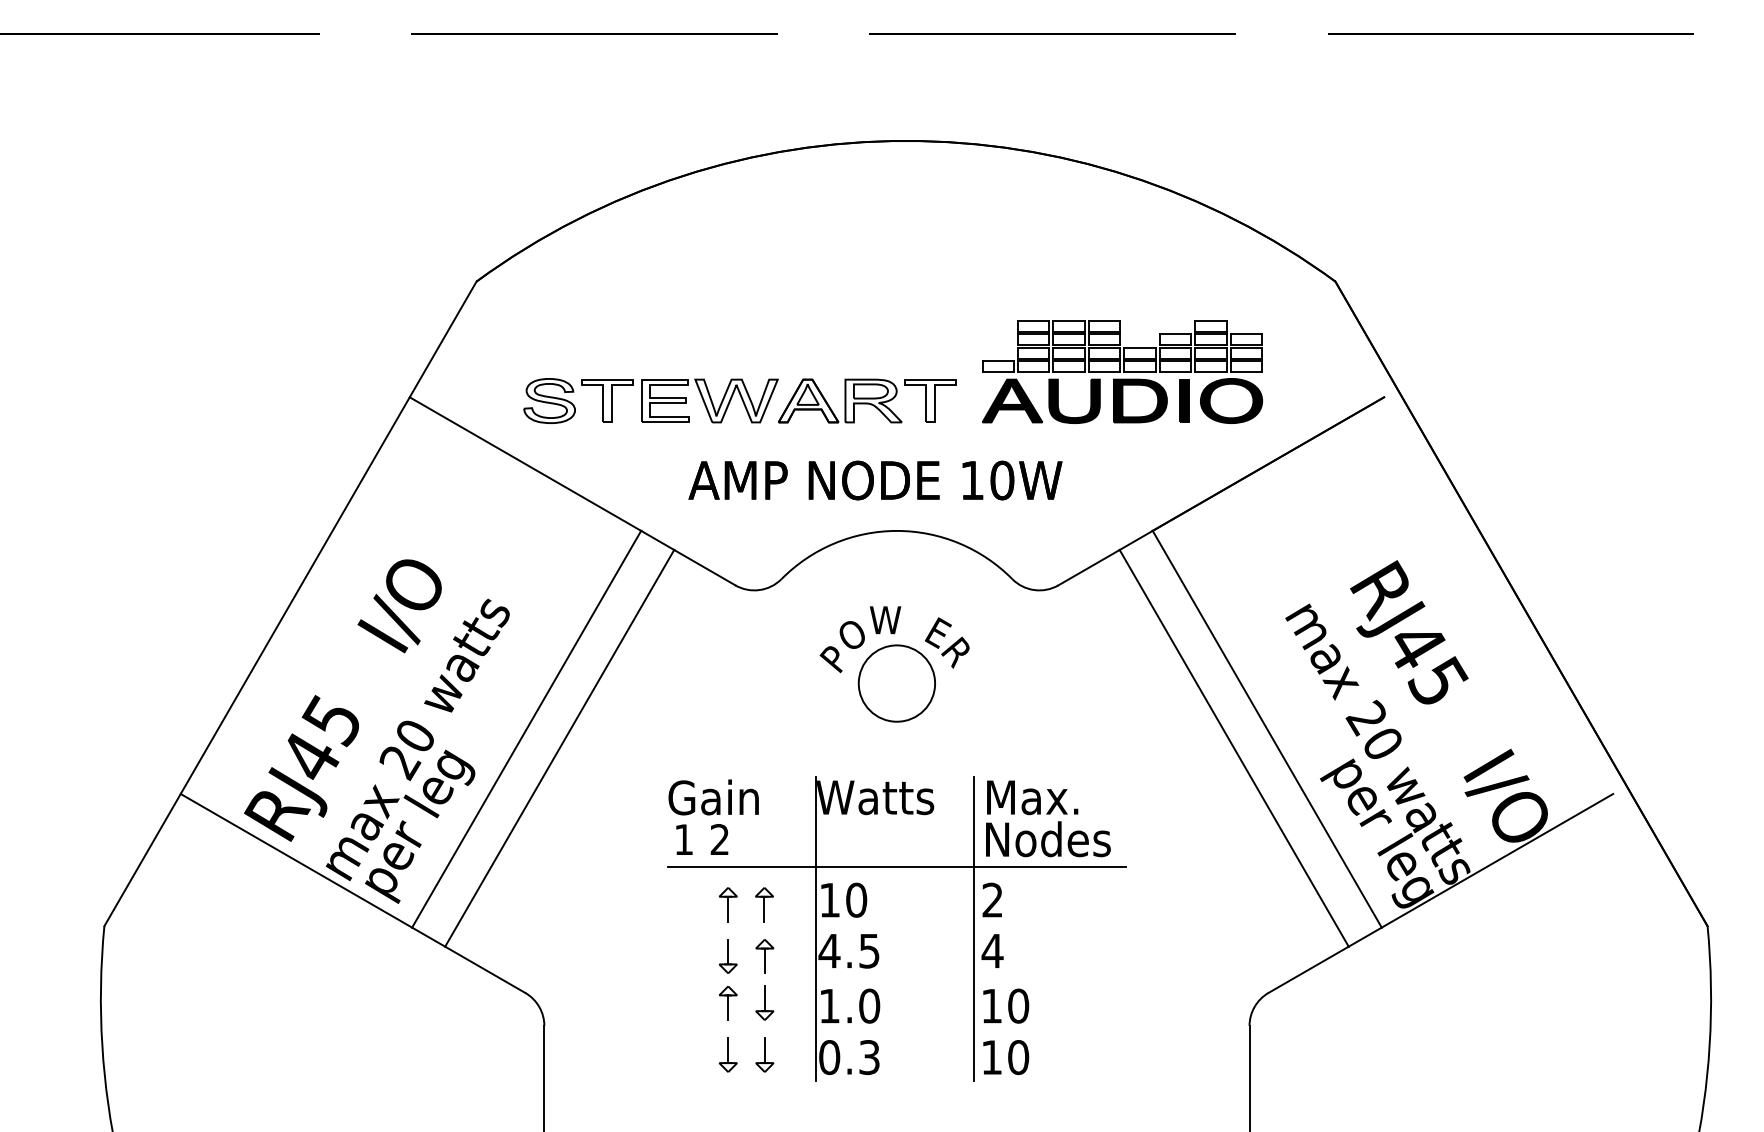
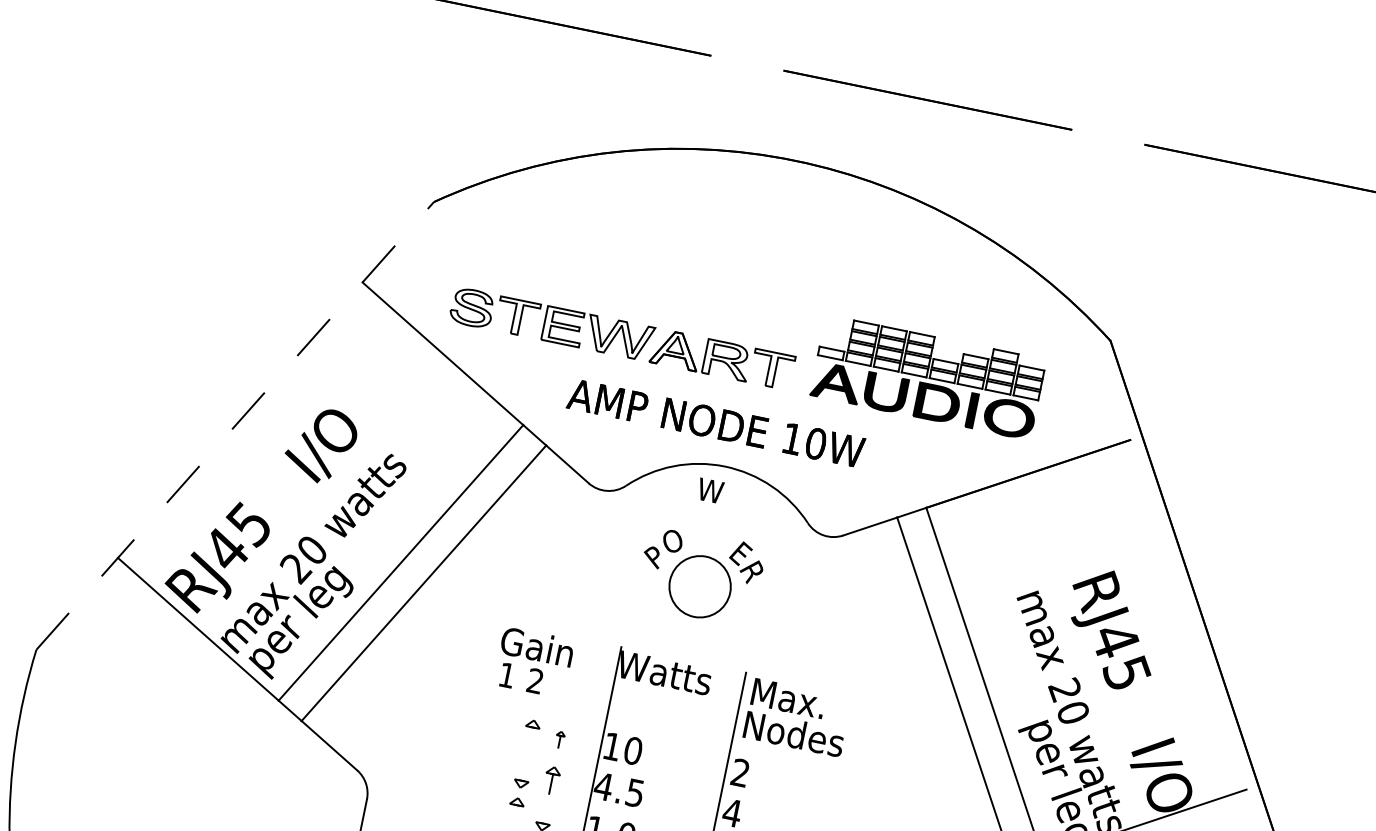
line: (290, 603) -> (235, 425), solid -> dashed
text: (885, 620) -> (710, 491), moved
line: (896, 867) -> (670, 731), removed
part: (764, 904) -> (560, 739), size x0.6
line: (728, 908) -> (531, 736), removed
line: (728, 951) -> (524, 770), removed
line: (764, 998) -> (544, 813), removed
line: (728, 1007) -> (515, 814), removed

